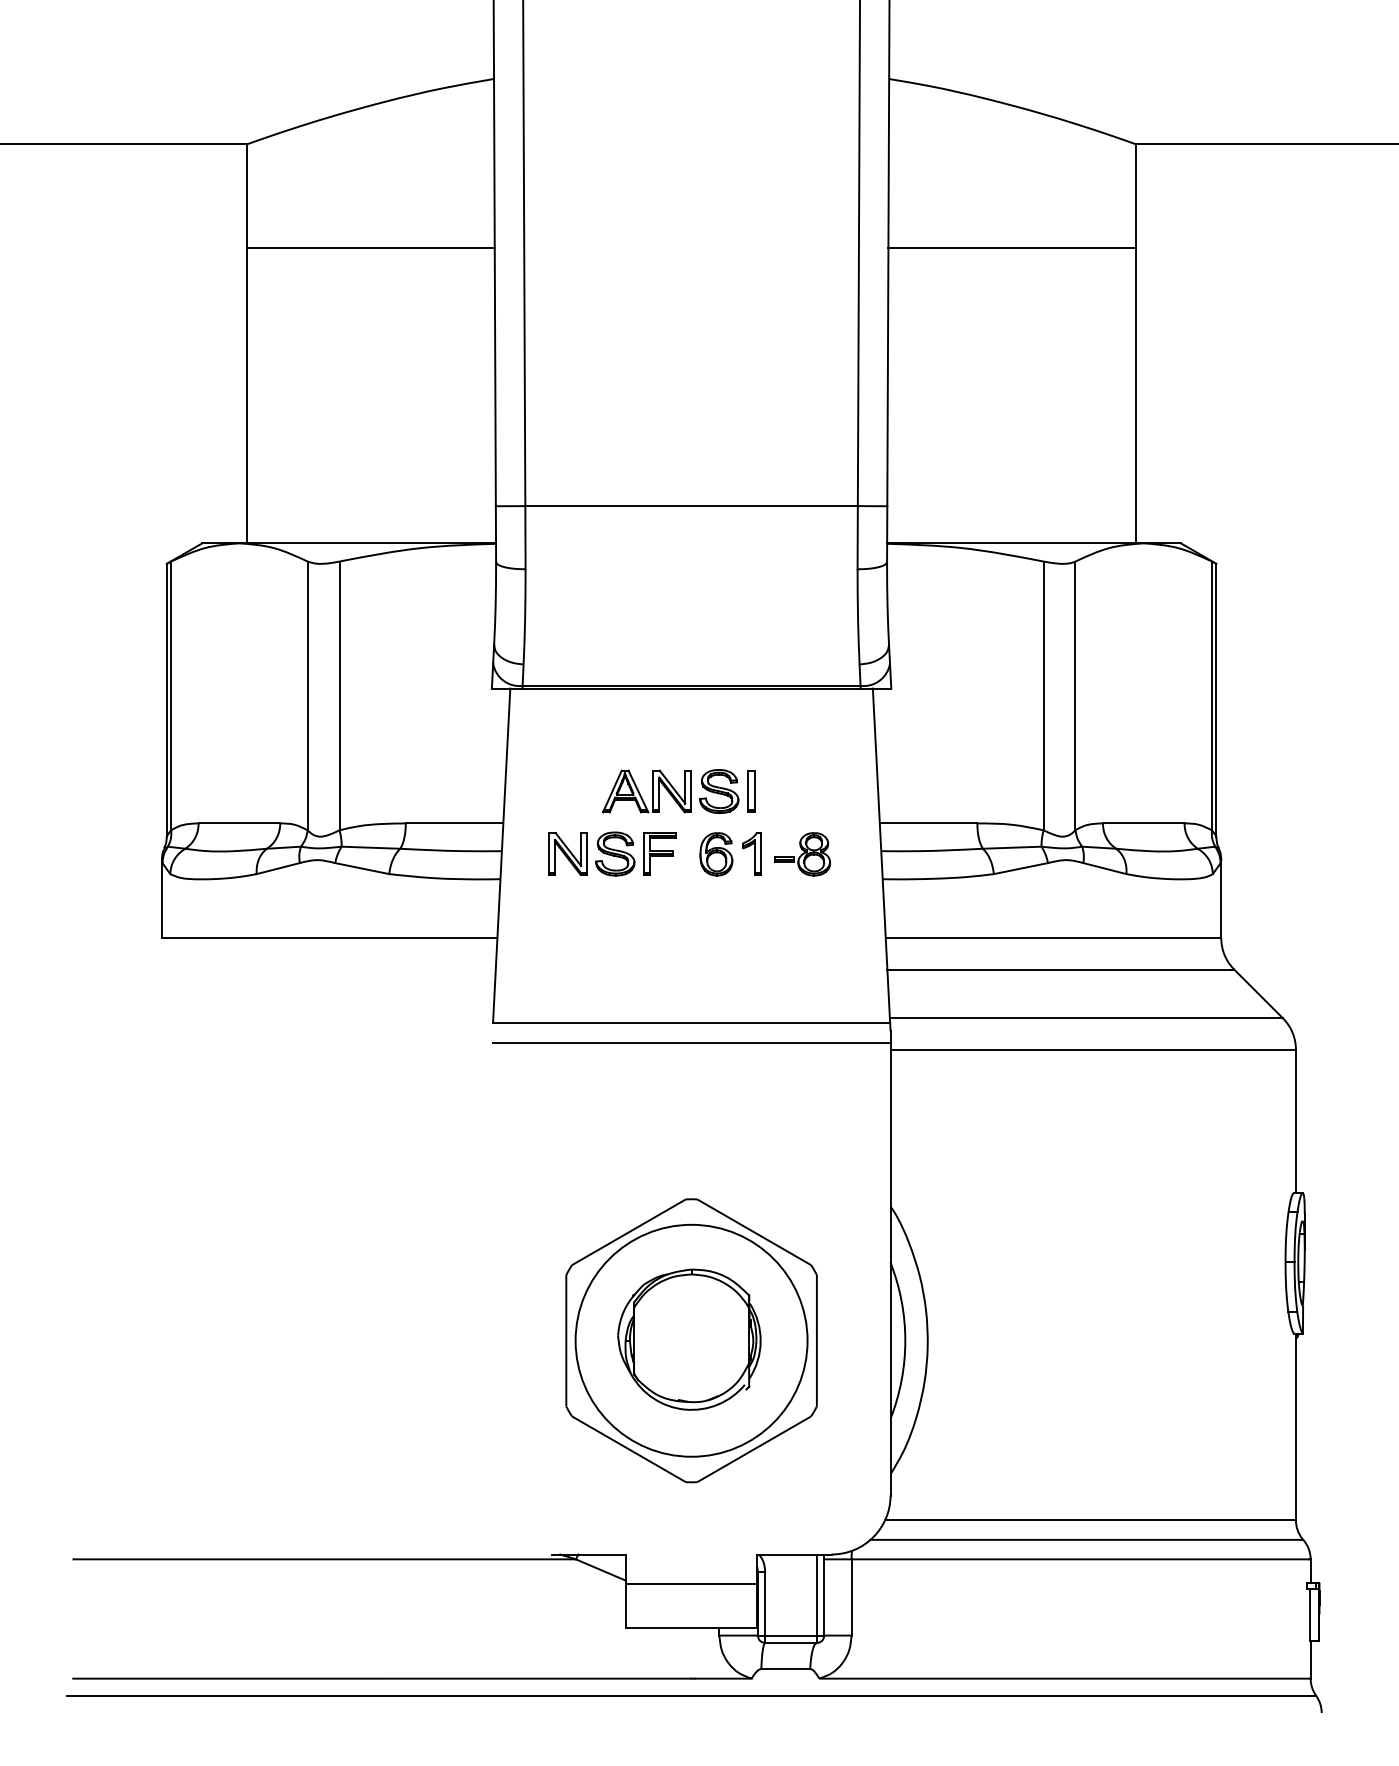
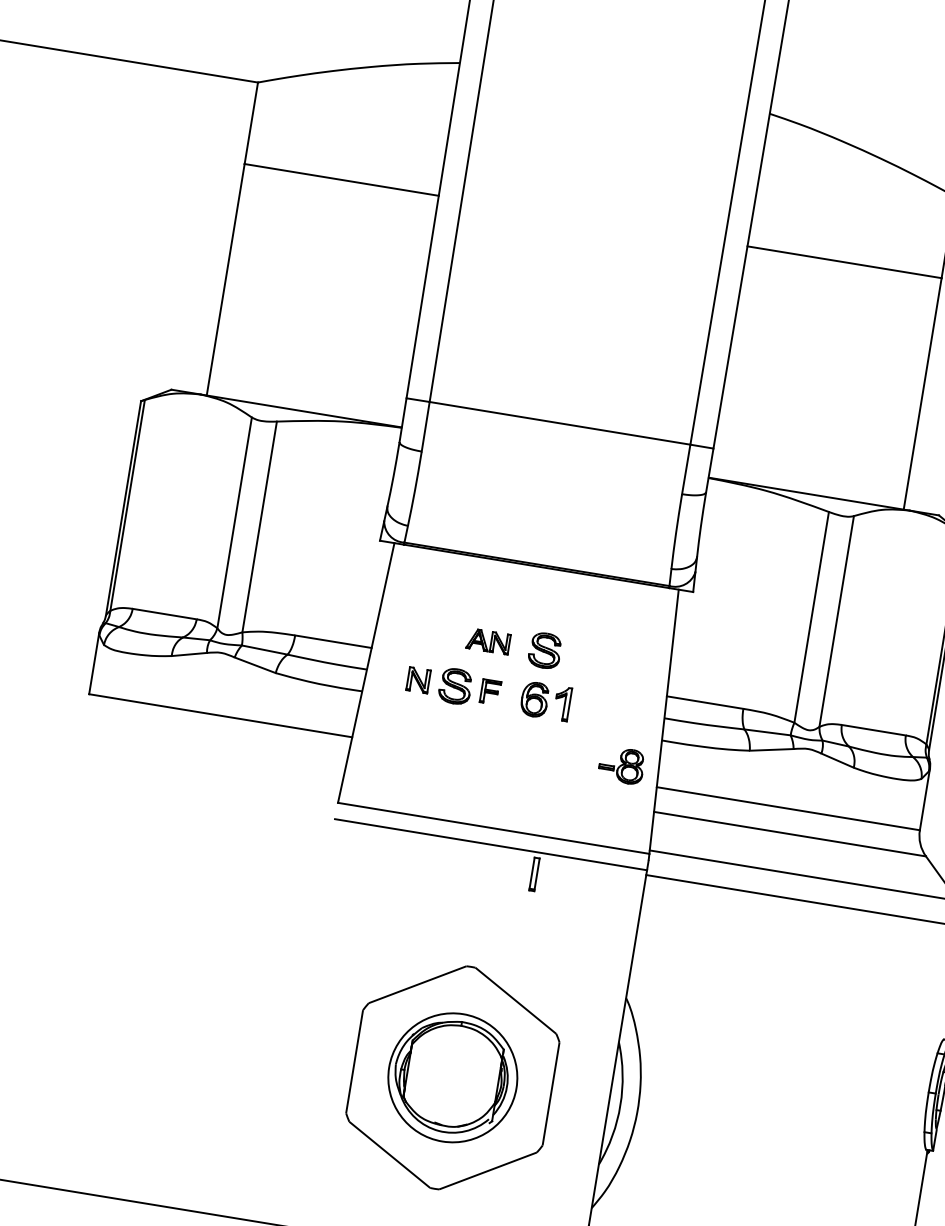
part: (646, 791) -> (488, 641), size x0.6
part: (751, 791) -> (534, 874), moved
part: (567, 853) -> (418, 679), size x0.7
part: (659, 853) -> (490, 691), size x0.7
part: (802, 854) -> (621, 765), moved
circle: (691, 1340) -> (452, 1077), size x0.7

